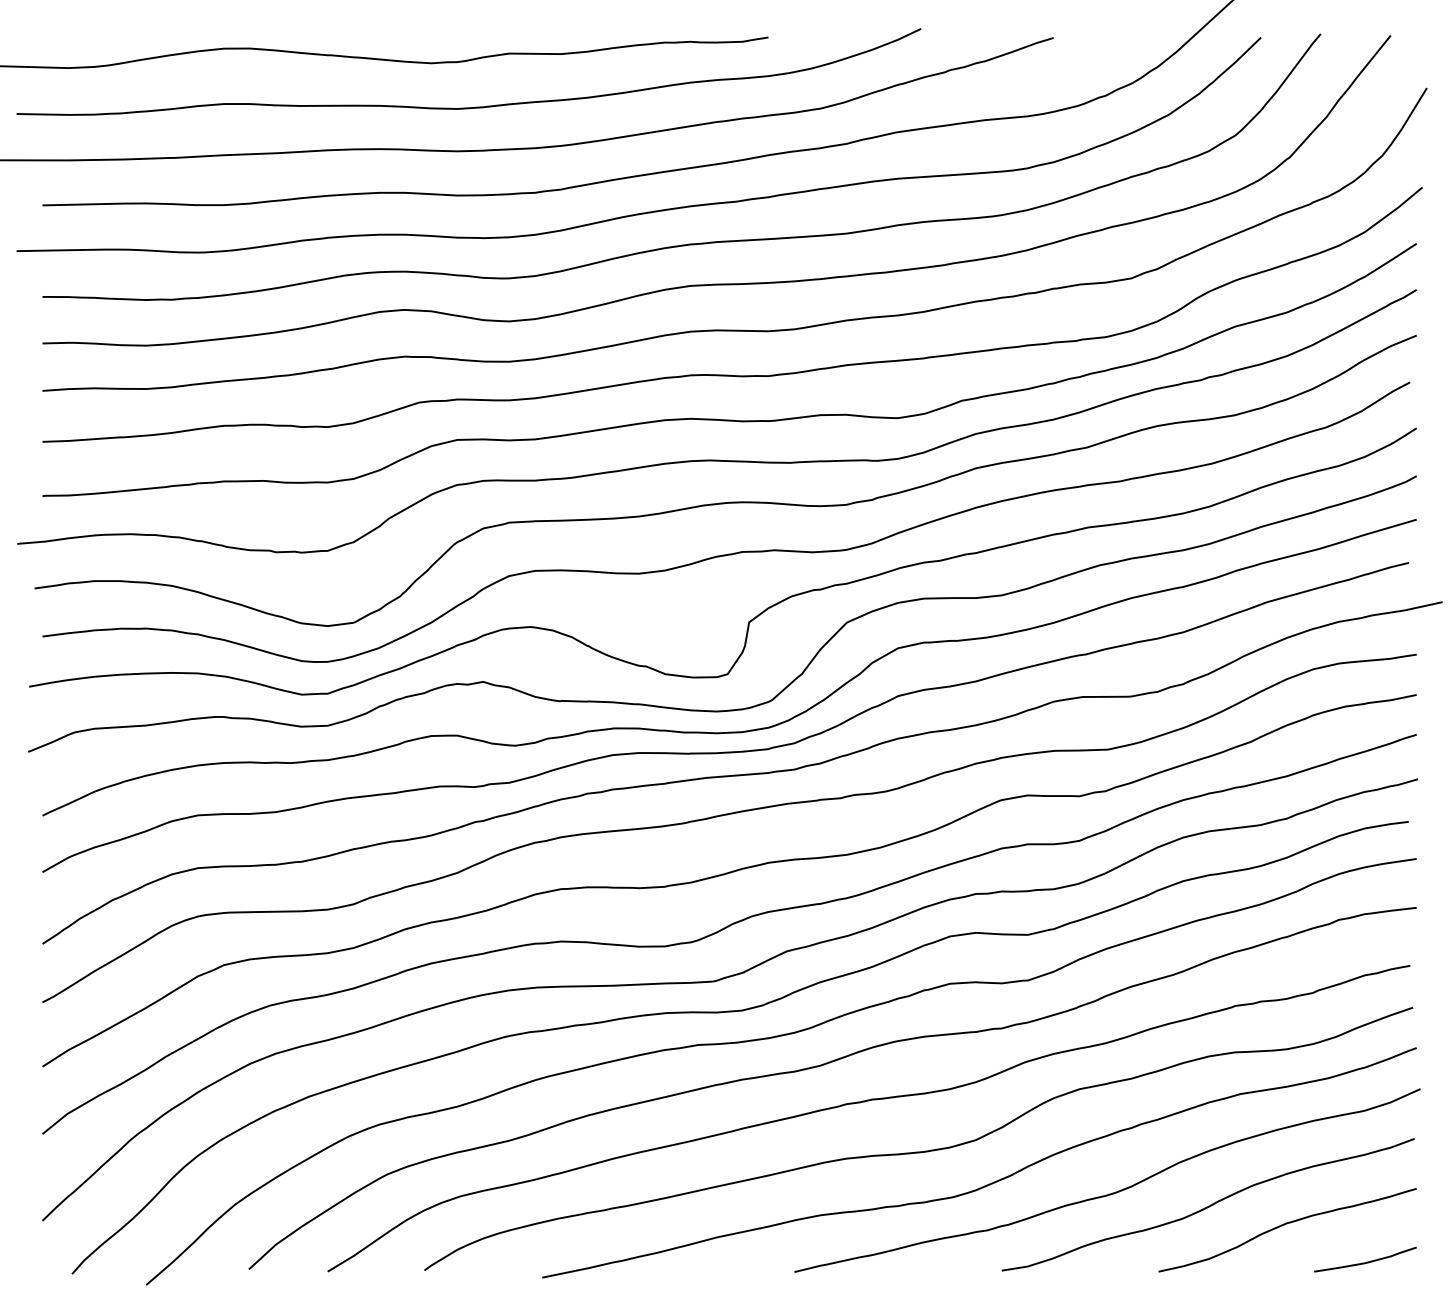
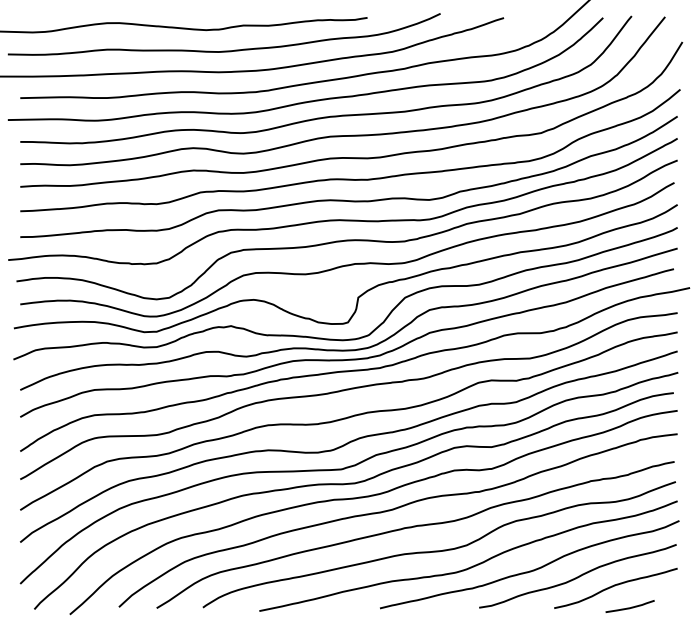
curve: (1364, 1261) -> (629, 607), moved

